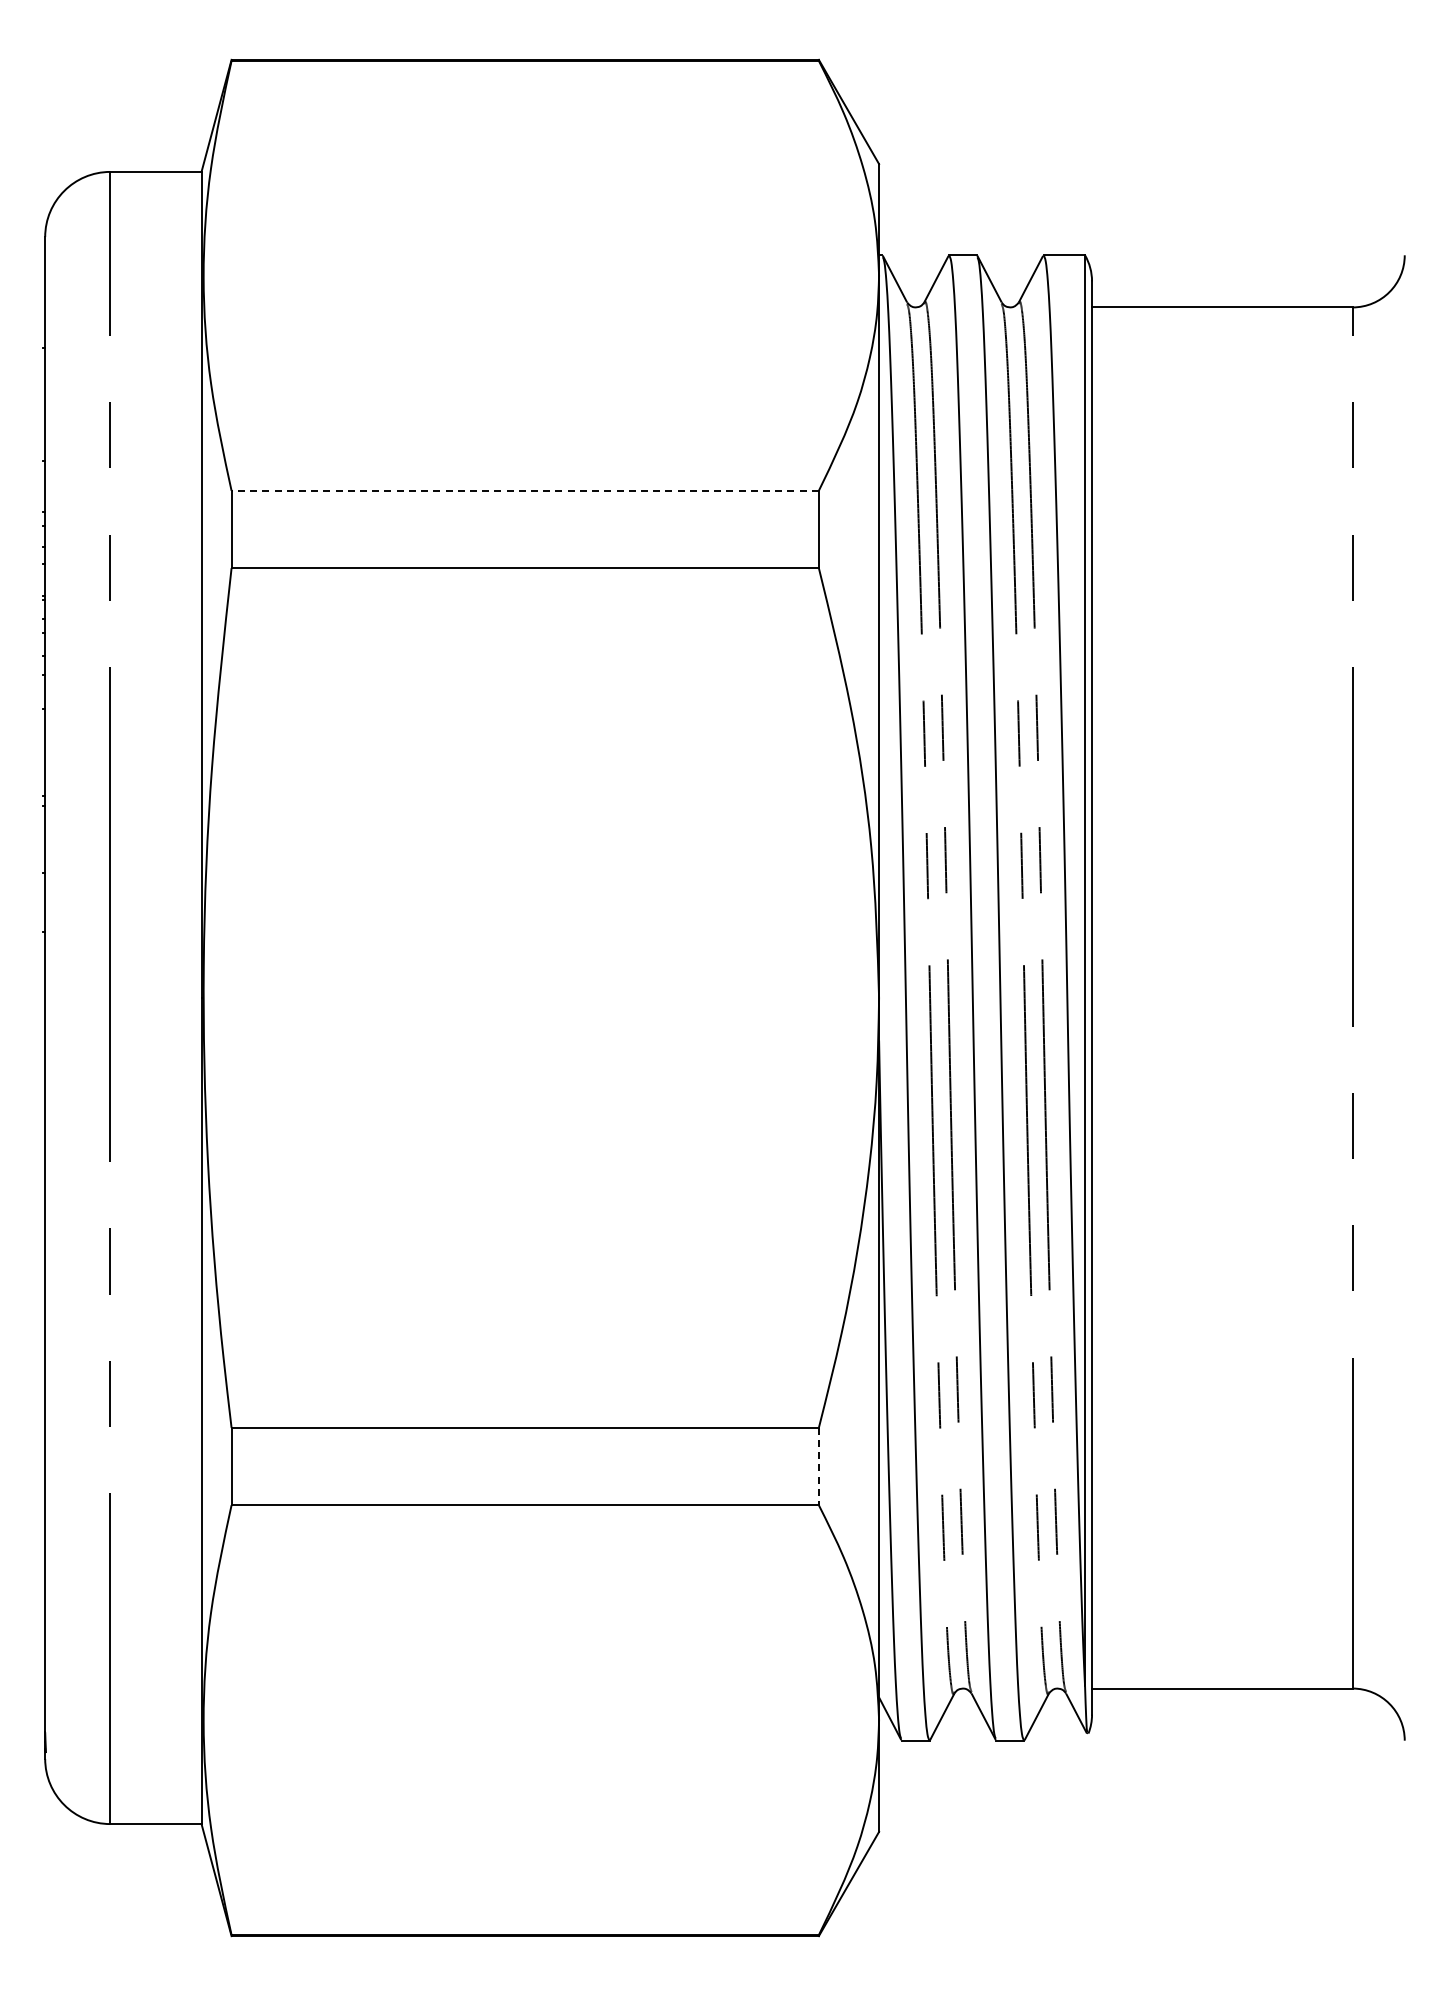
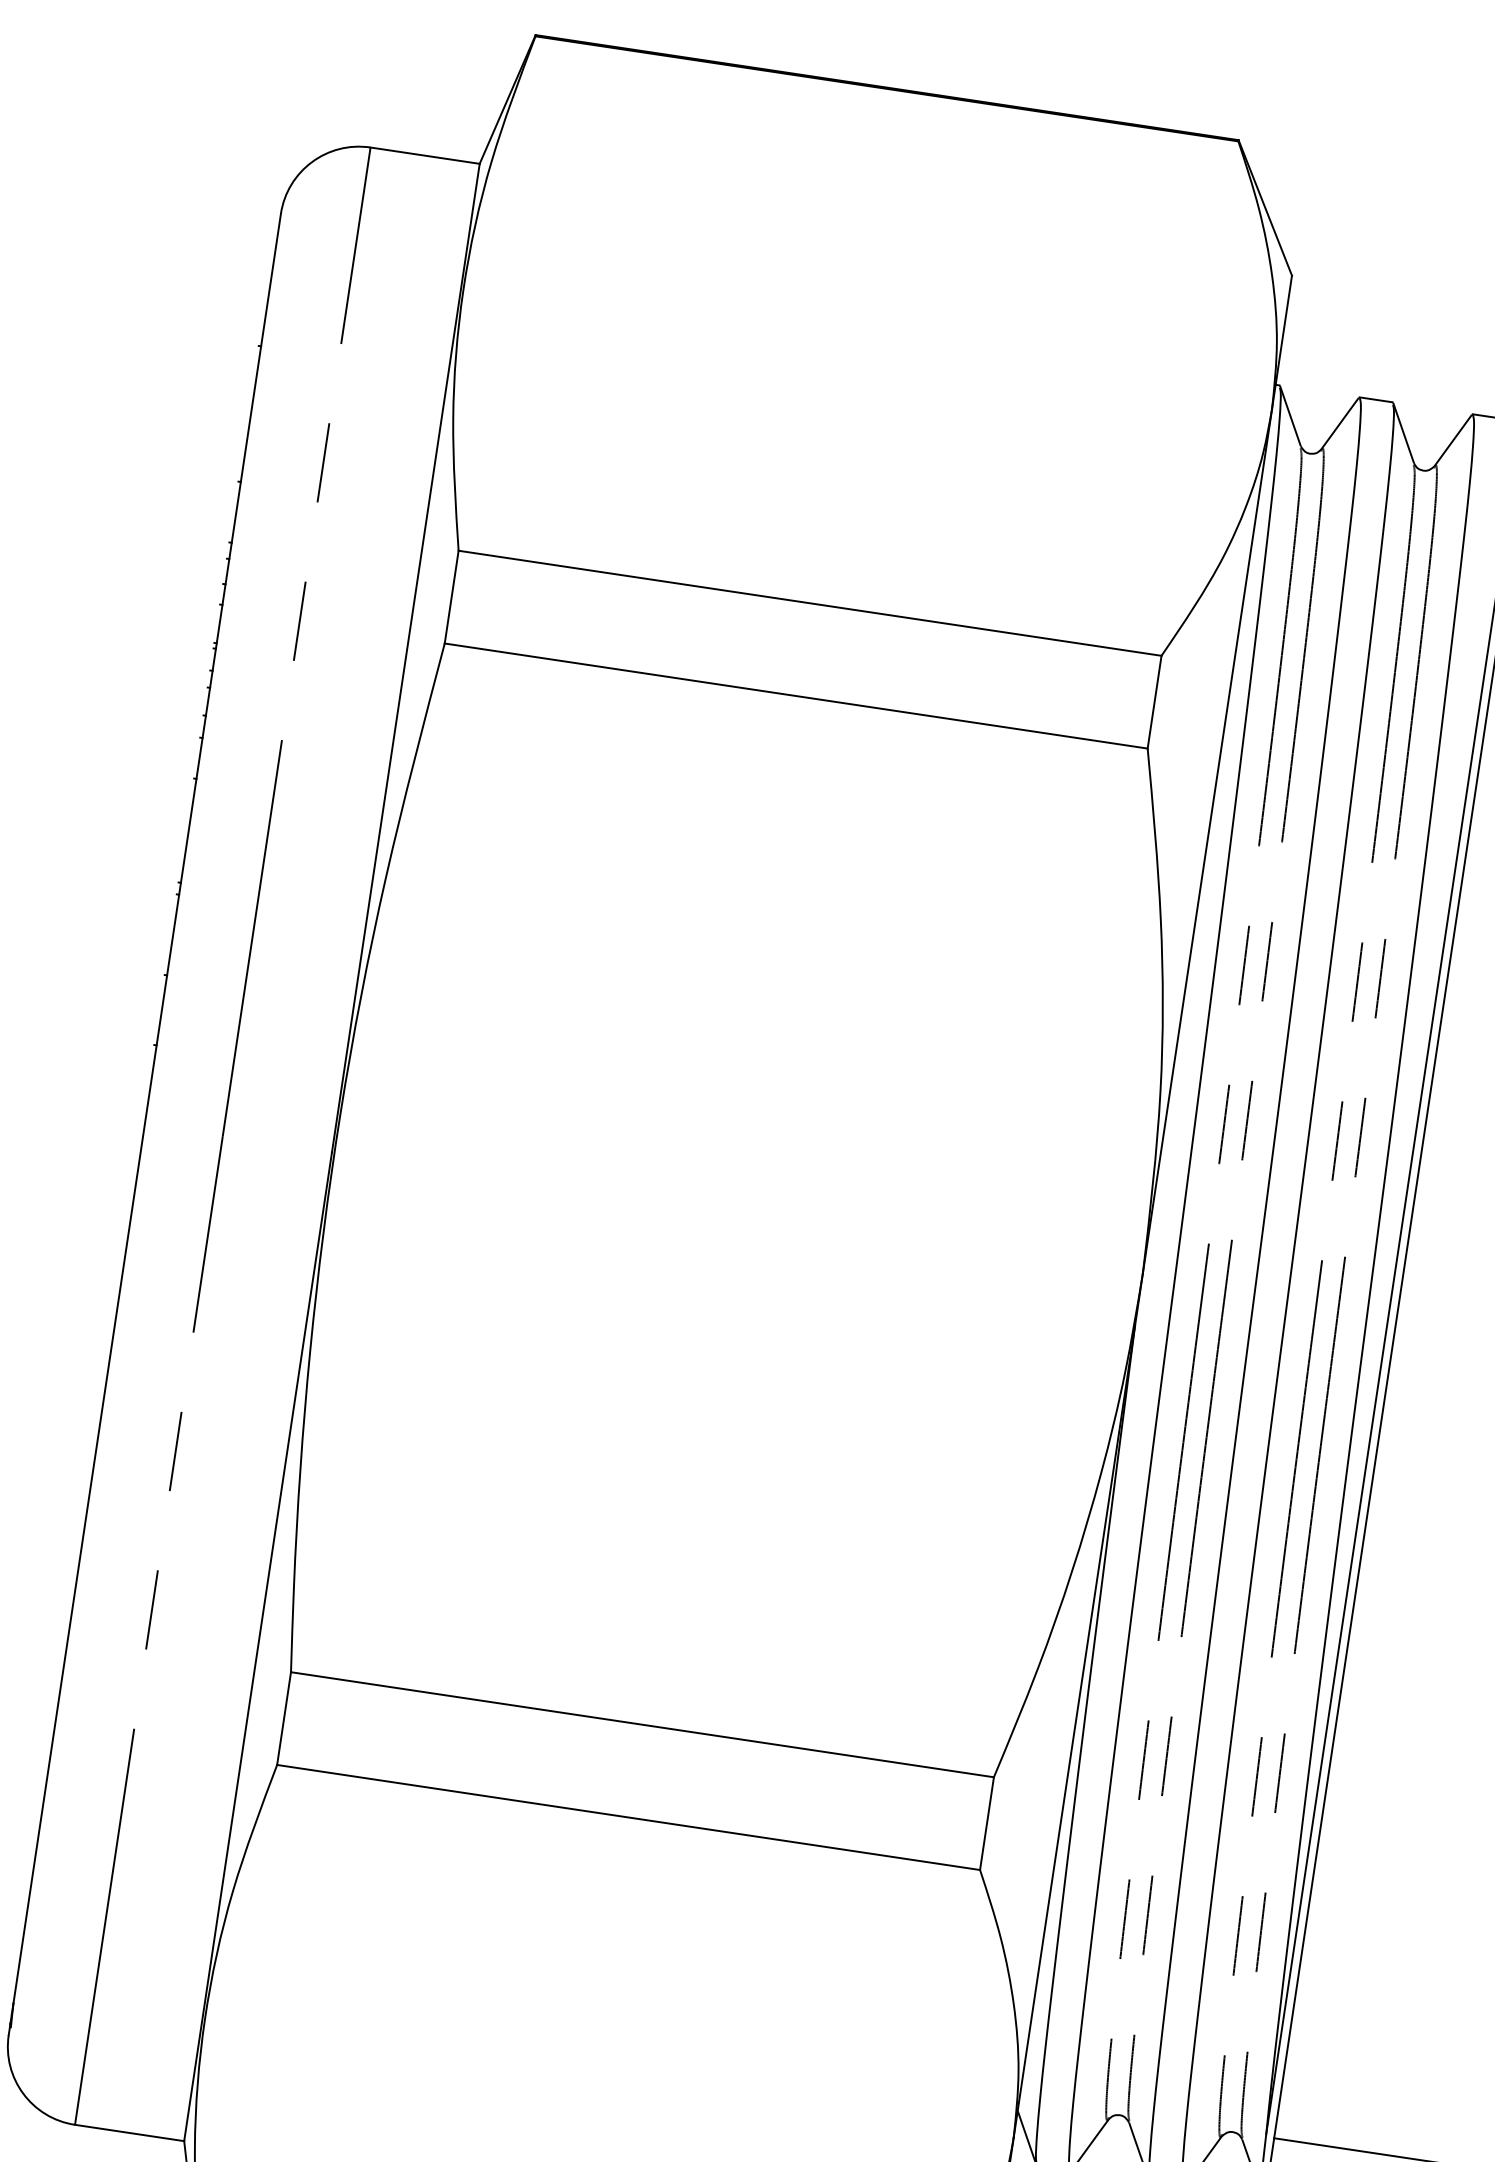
line: (525, 490) -> (810, 603), dashed -> solid
line: (818, 1466) -> (986, 1823), dashed -> solid

